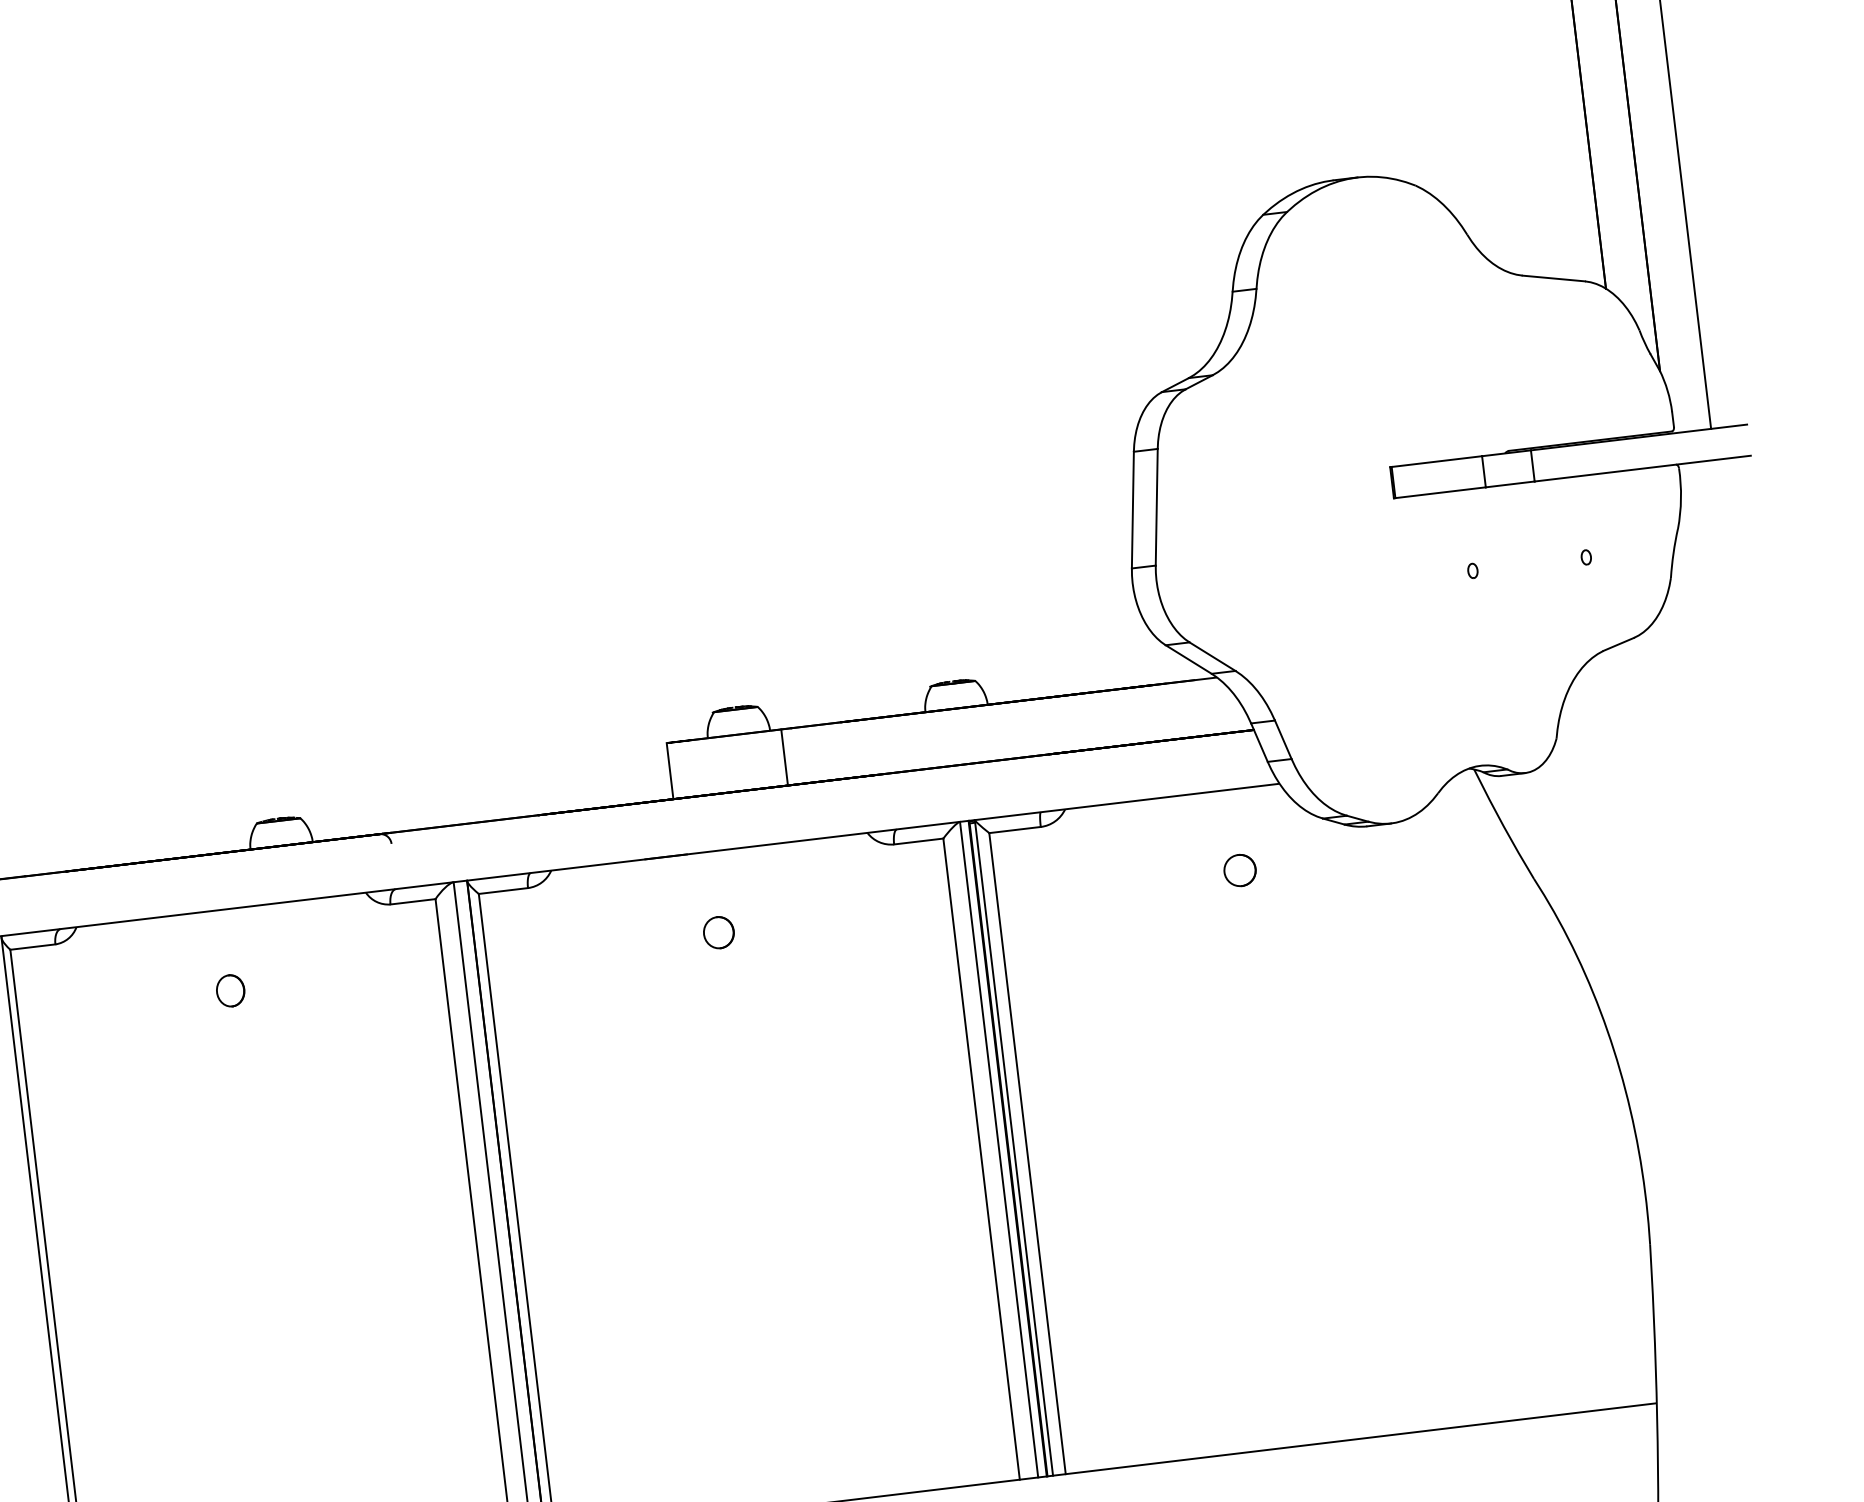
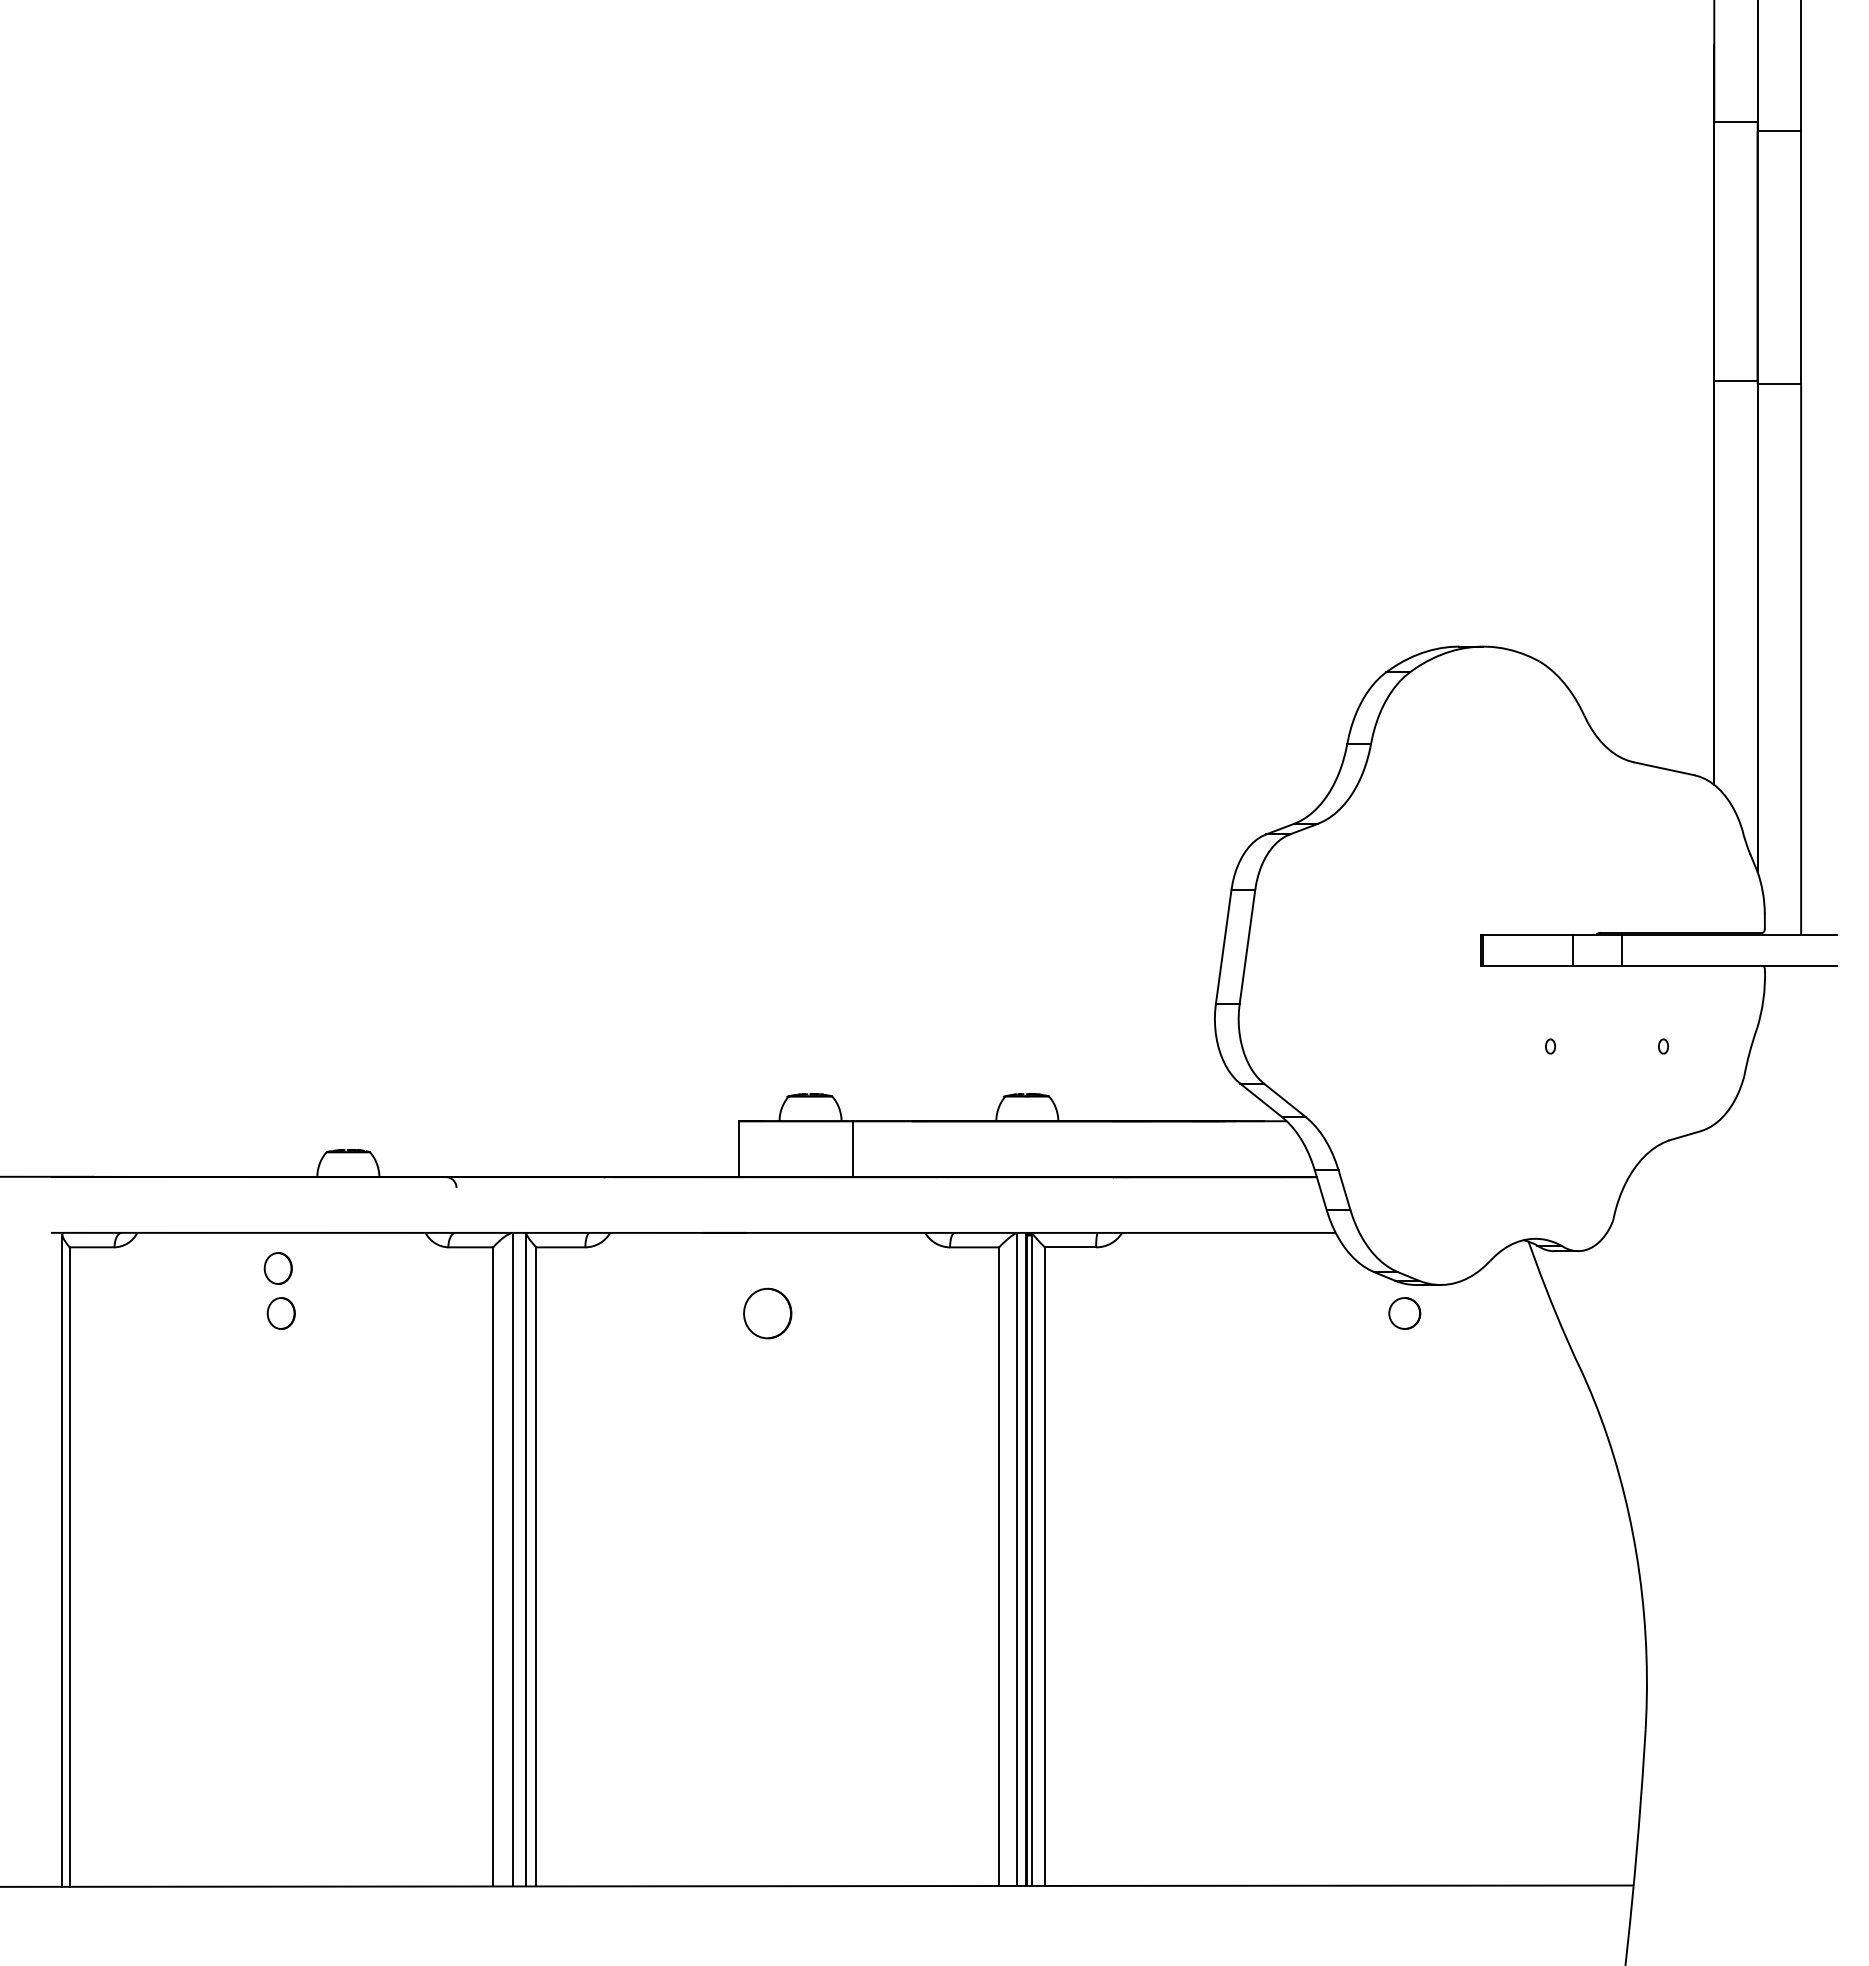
part: (1239, 870) -> (1404, 1313), moved
part: (718, 932) -> (767, 1313), size x1.6
part: (221, 946) -> (277, 1268), added

